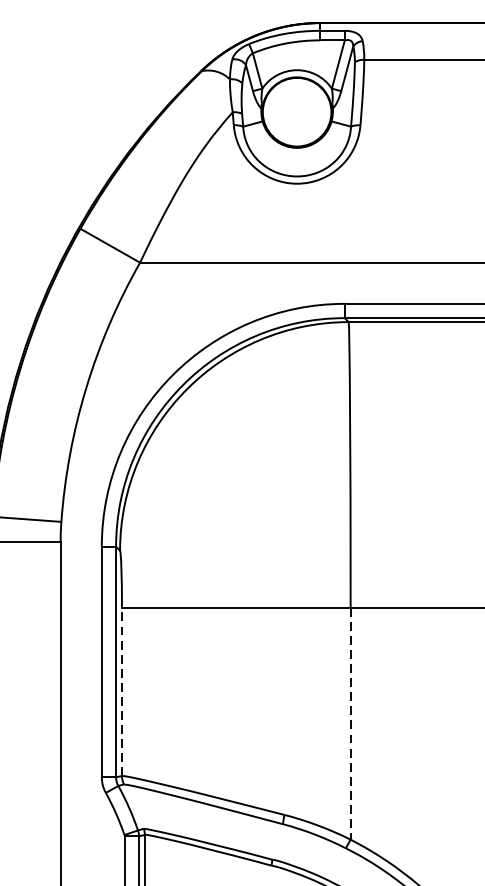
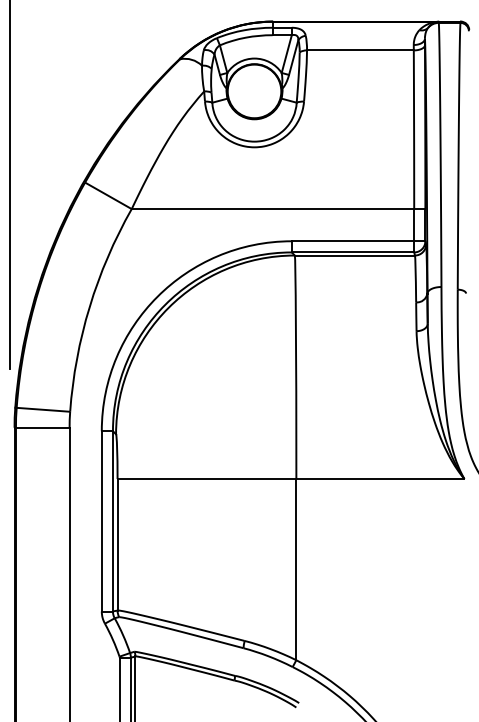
line: (121, 691) -> (117, 544), dashed -> solid
line: (350, 723) -> (296, 569), dashed -> solid

